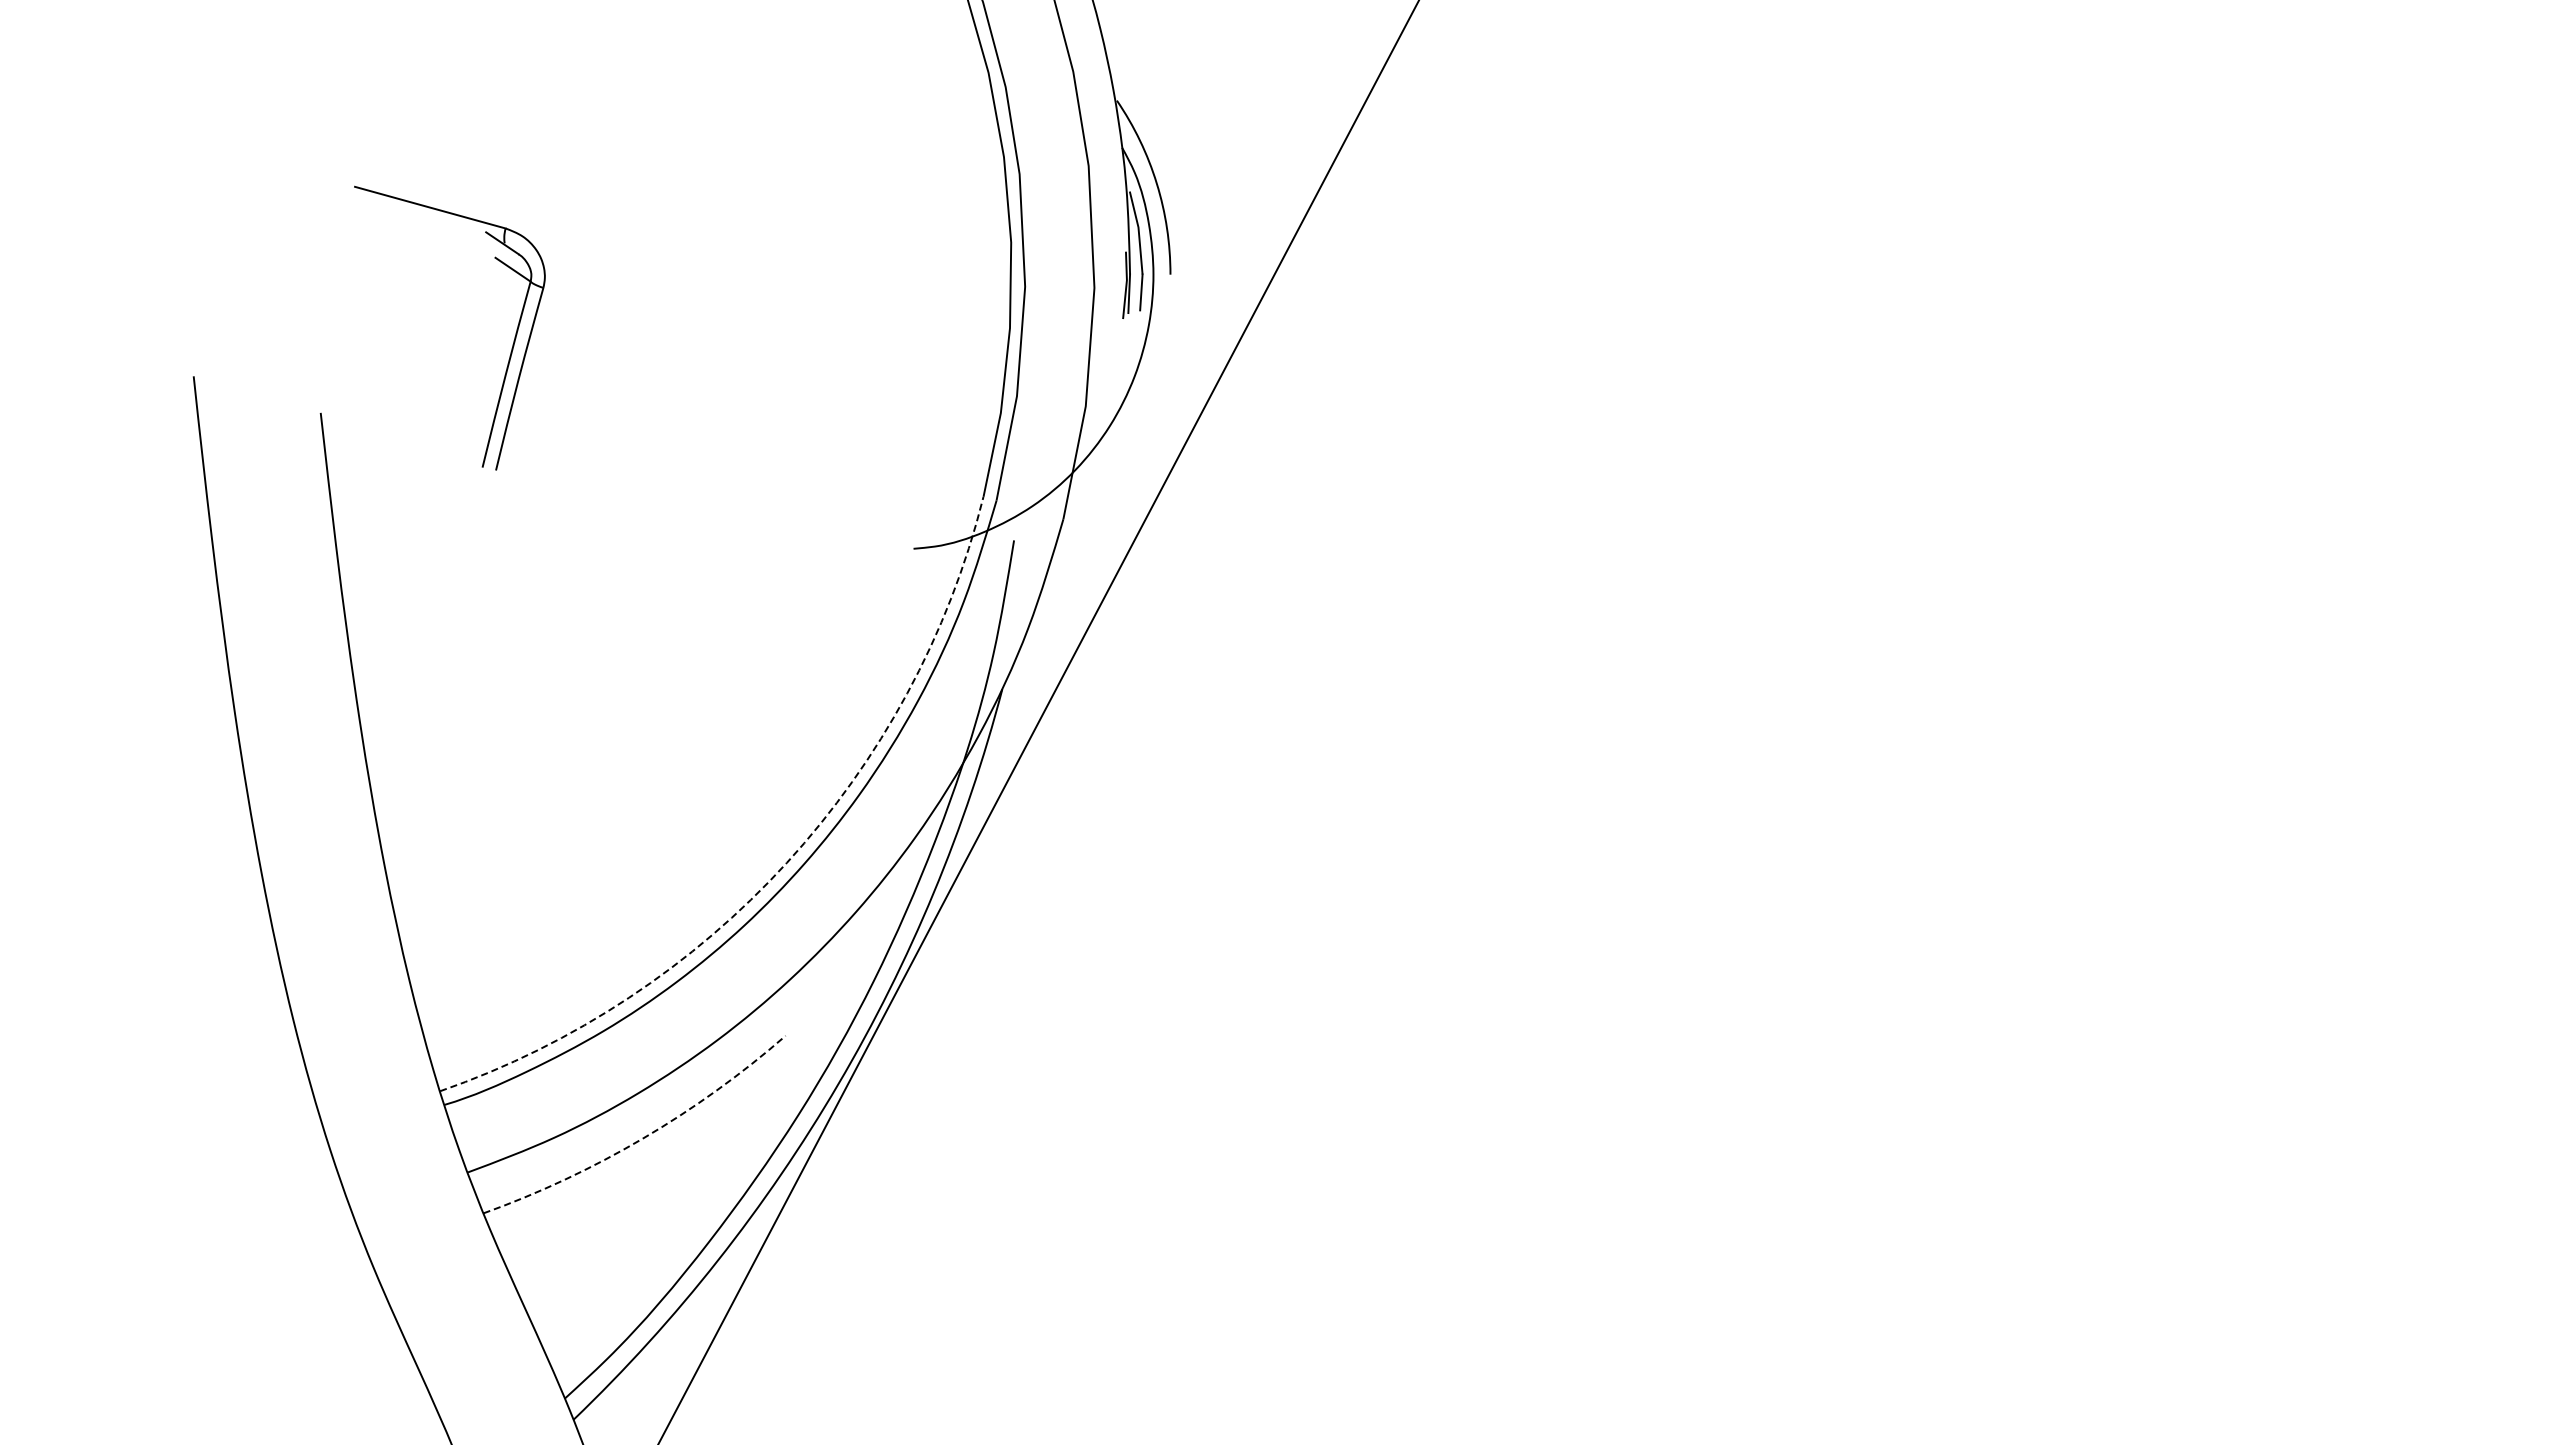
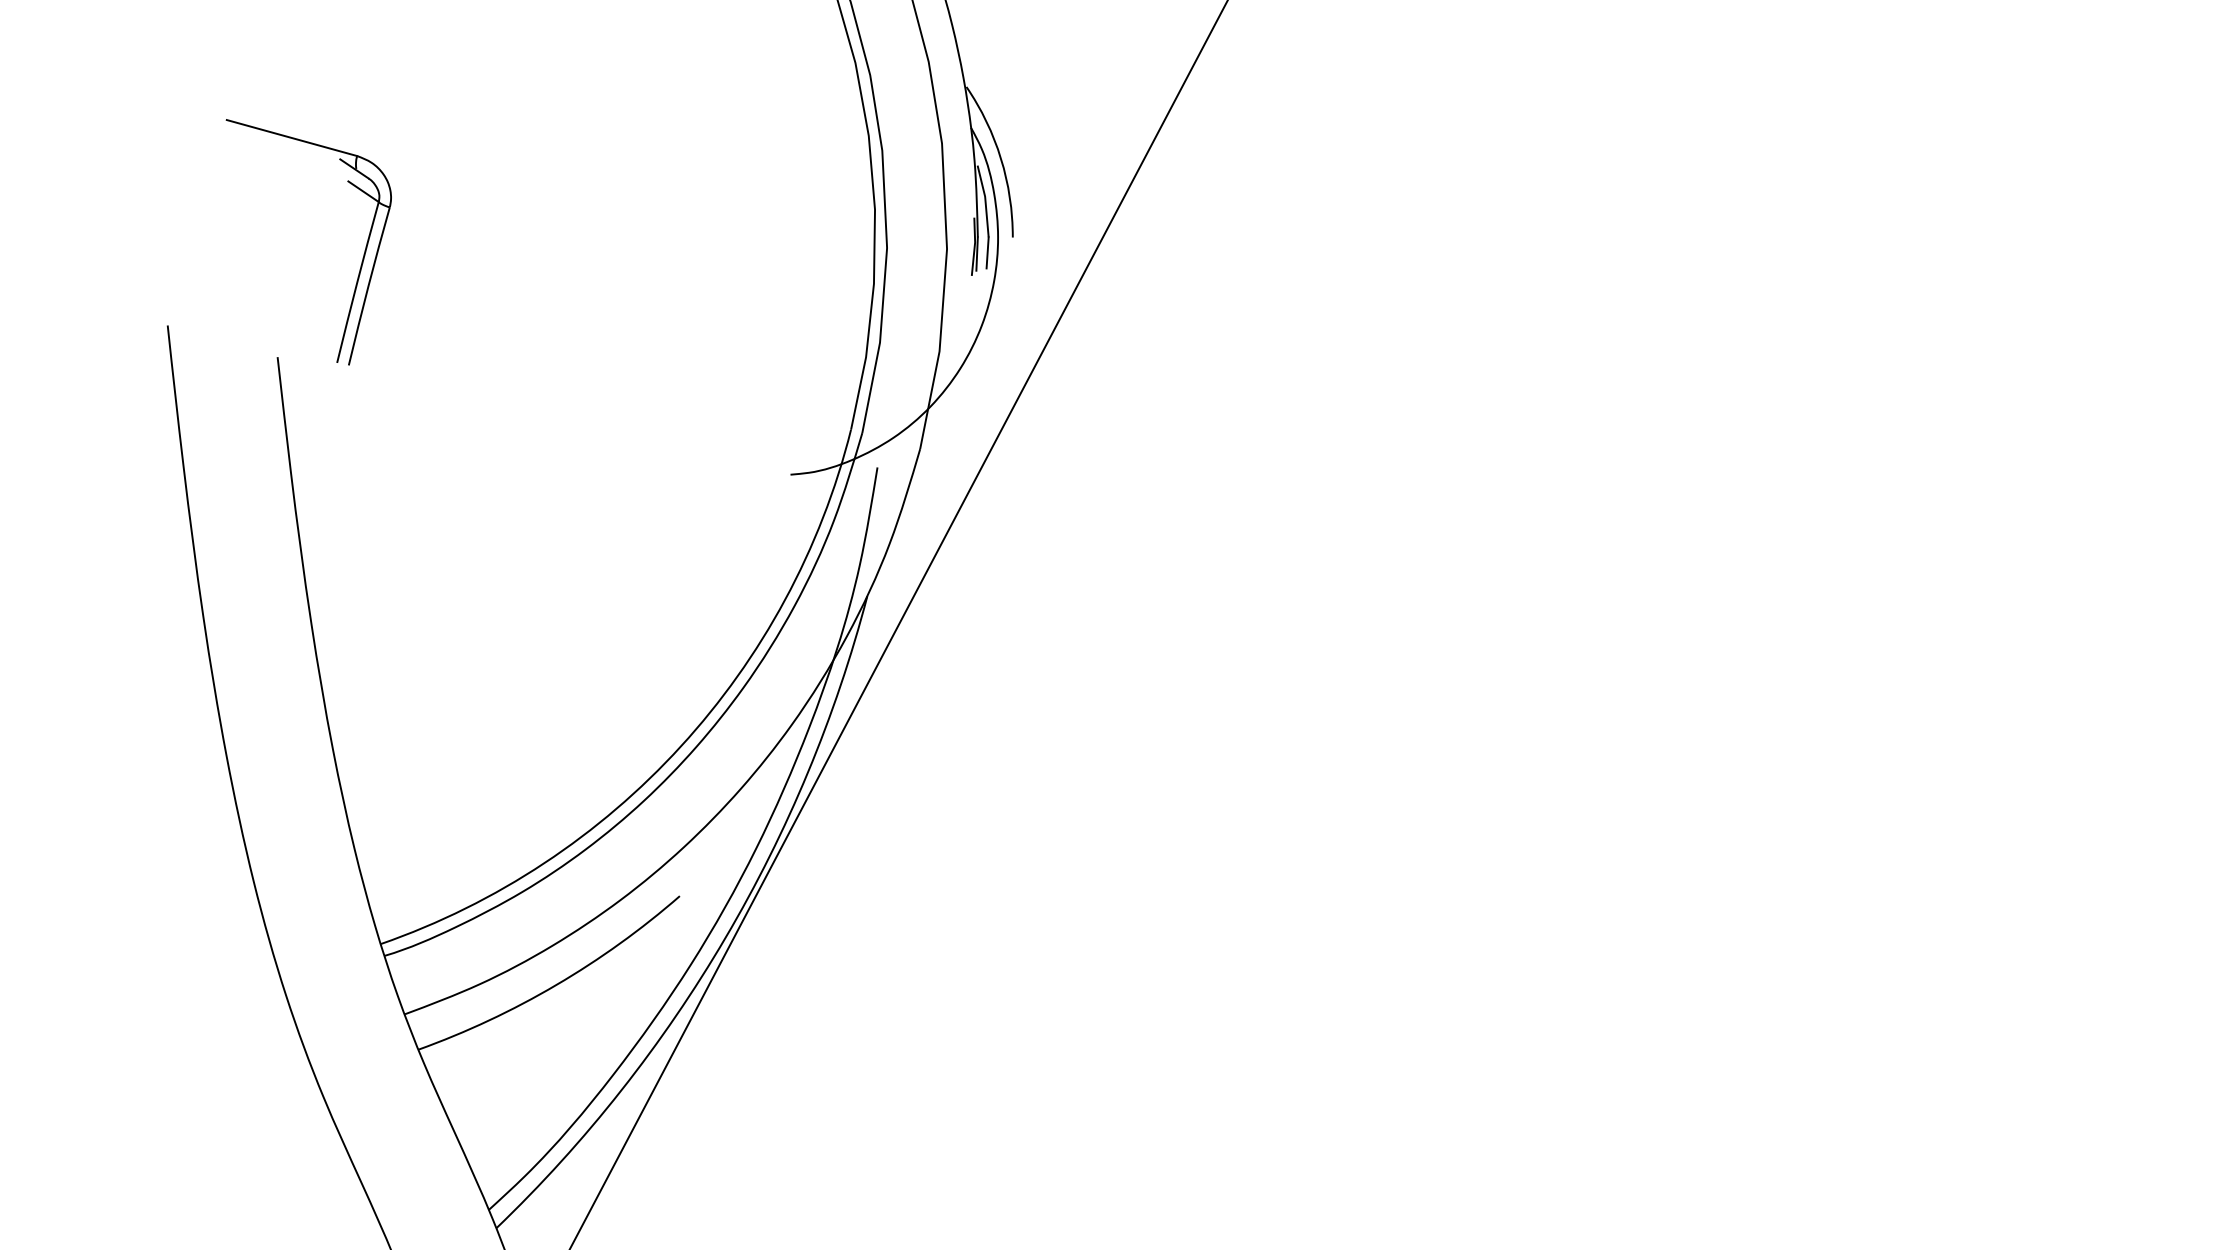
part: (512, 344) -> (363, 256), moved
arc: (786, 862) -> (680, 746), dashed -> solid
arc: (642, 1138) -> (556, 984), dashed -> solid

